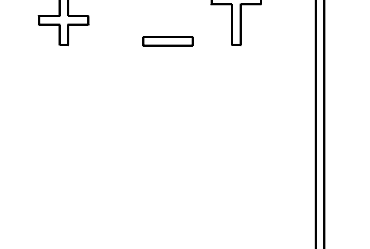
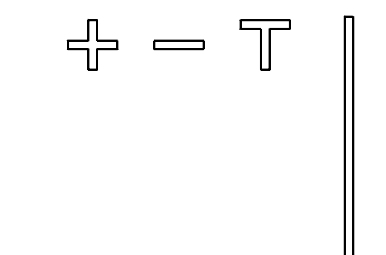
part: (167, 40) -> (178, 44), moved

